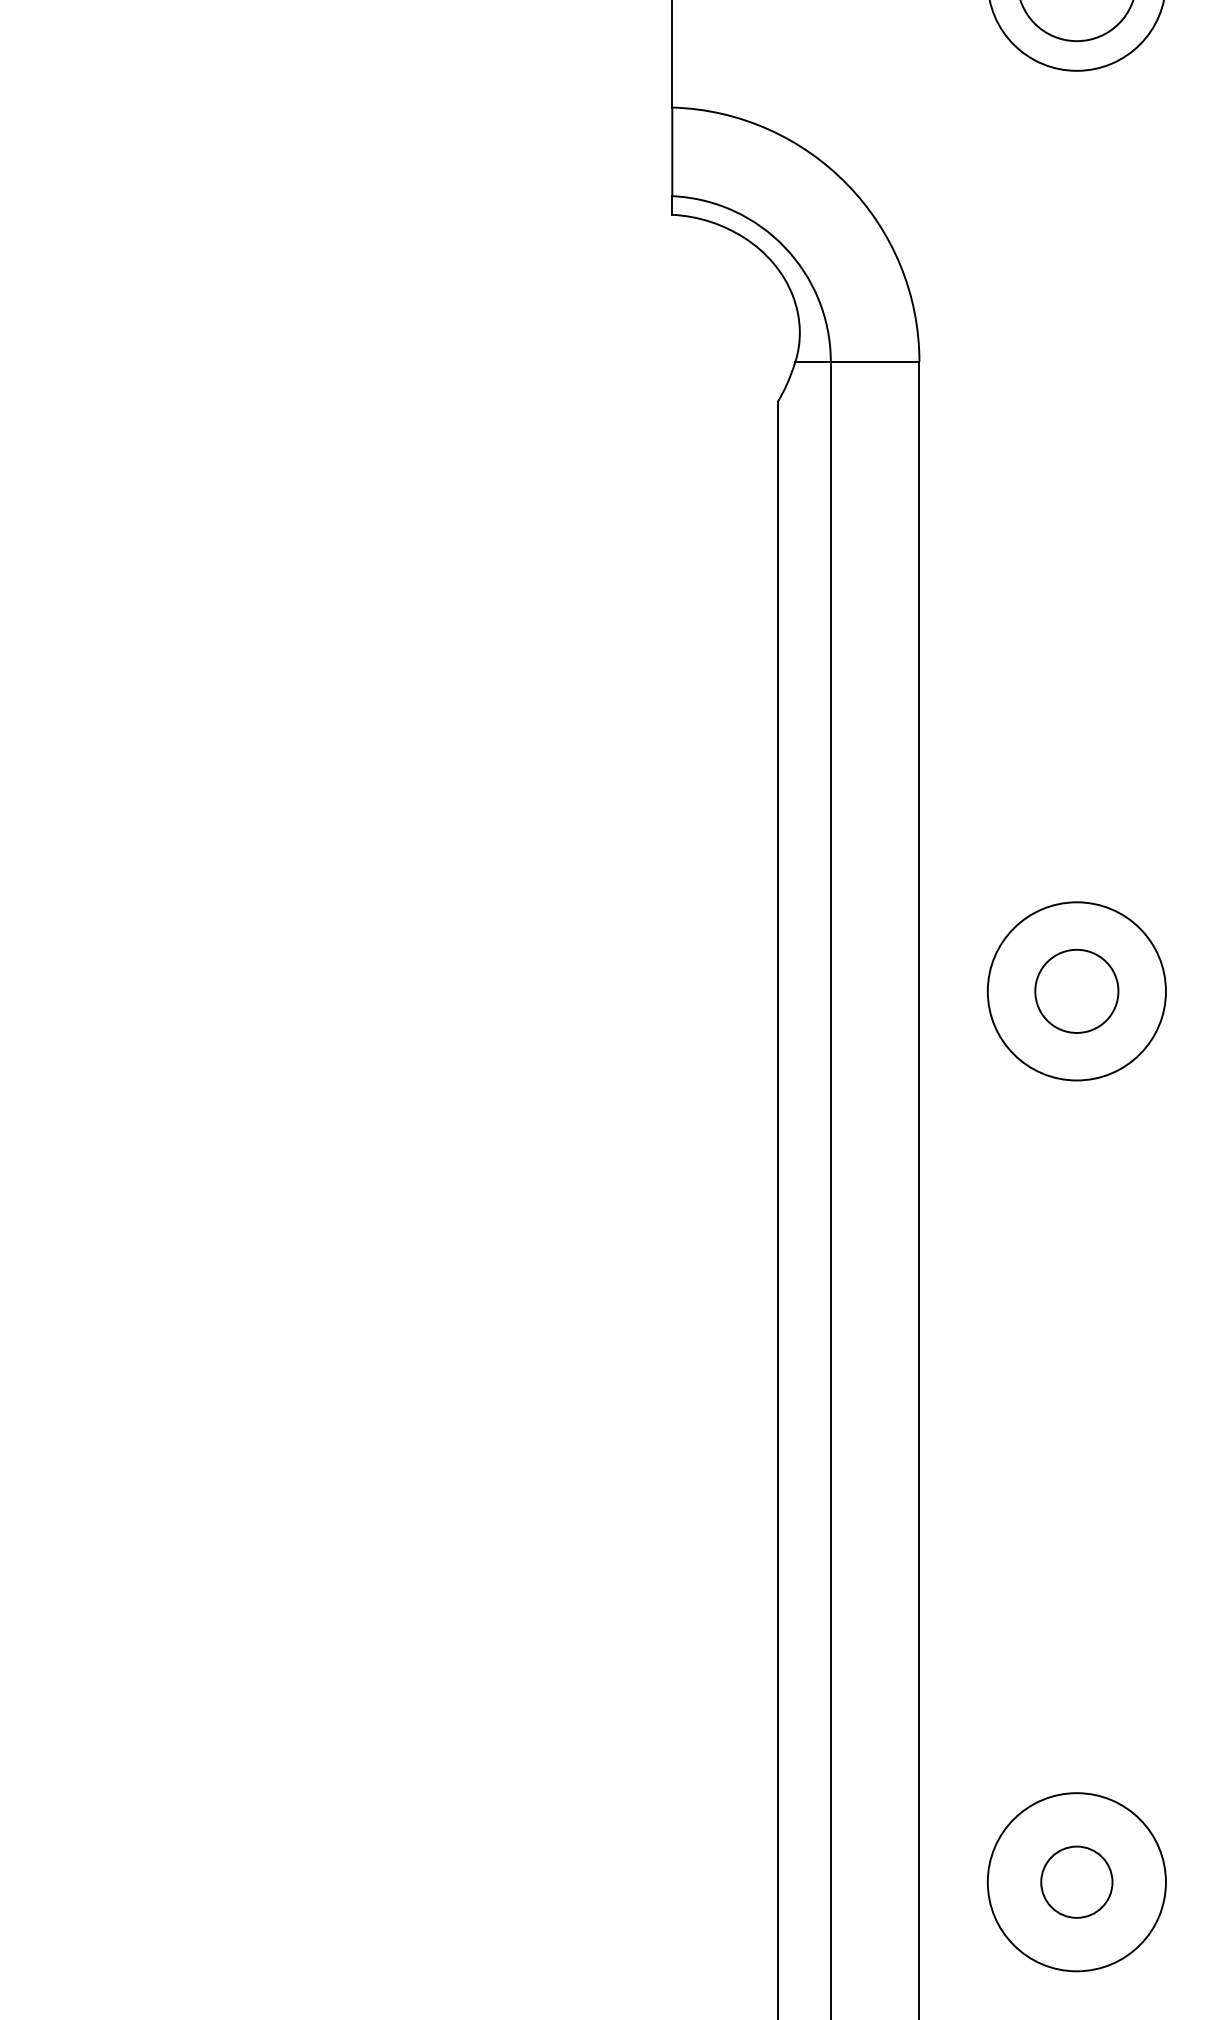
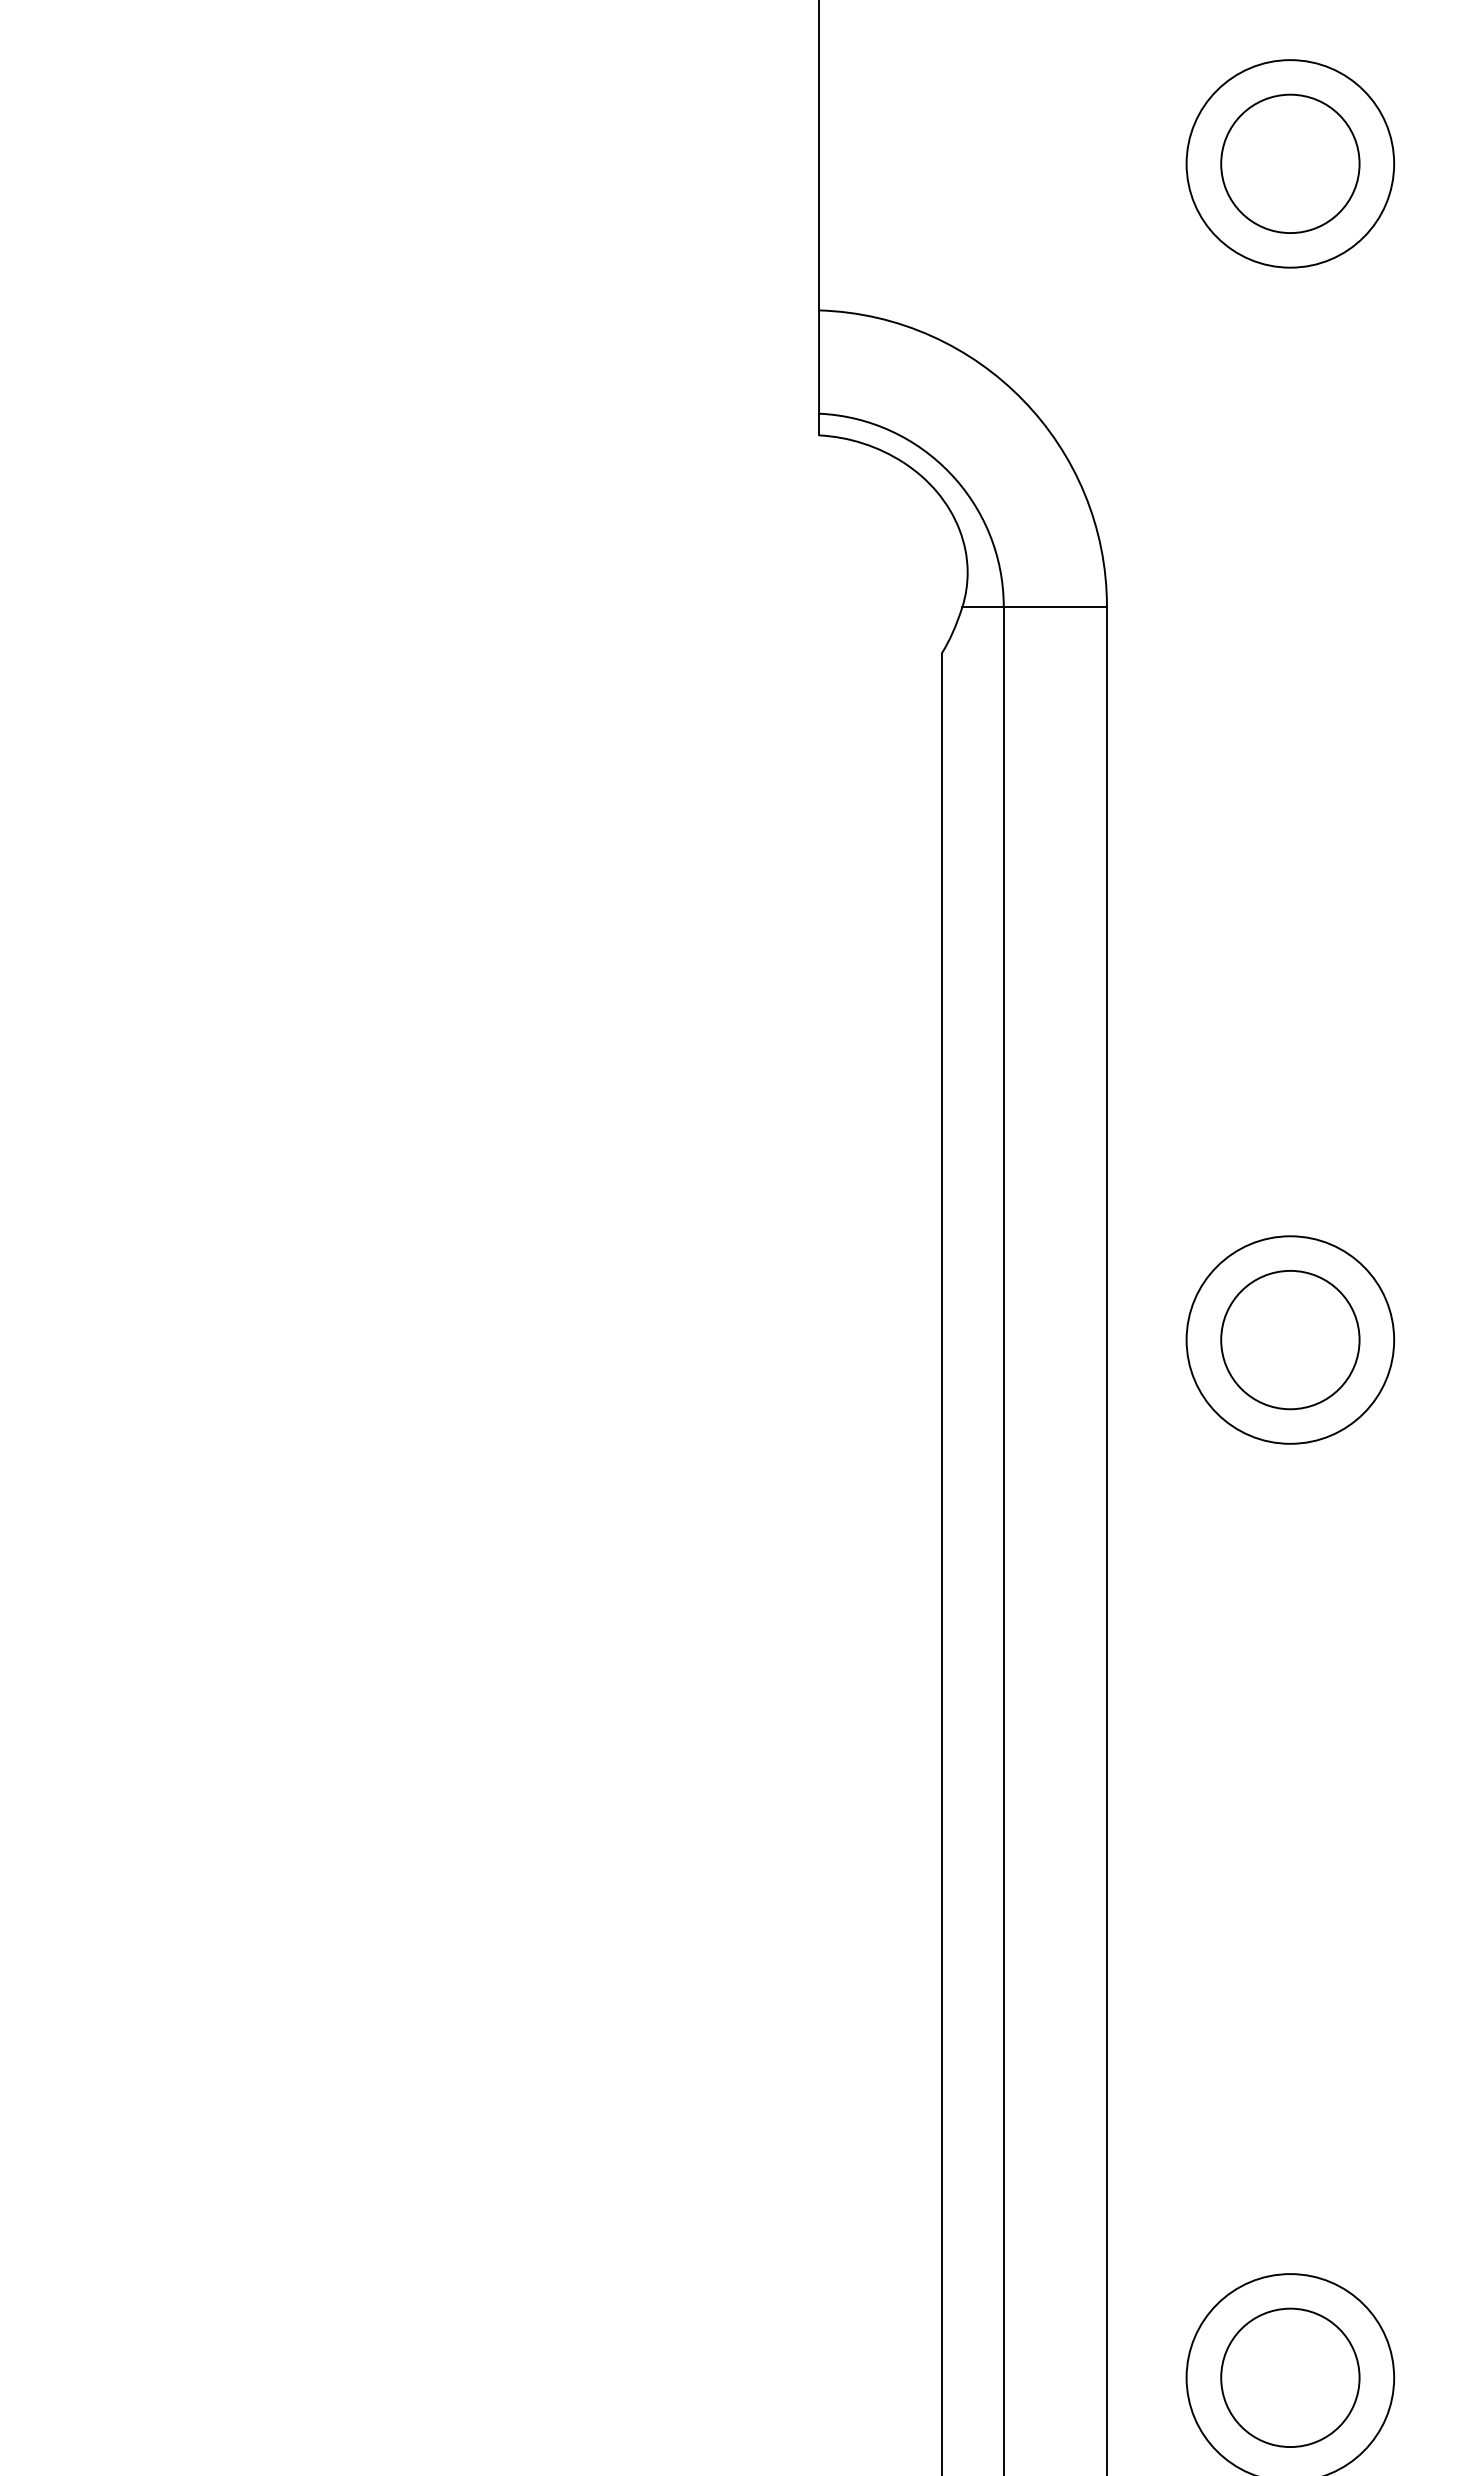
circle: (1076, 990) -> (1290, 1339), size x1.43
circle: (1076, 1881) -> (1290, 2377), size x1.67

